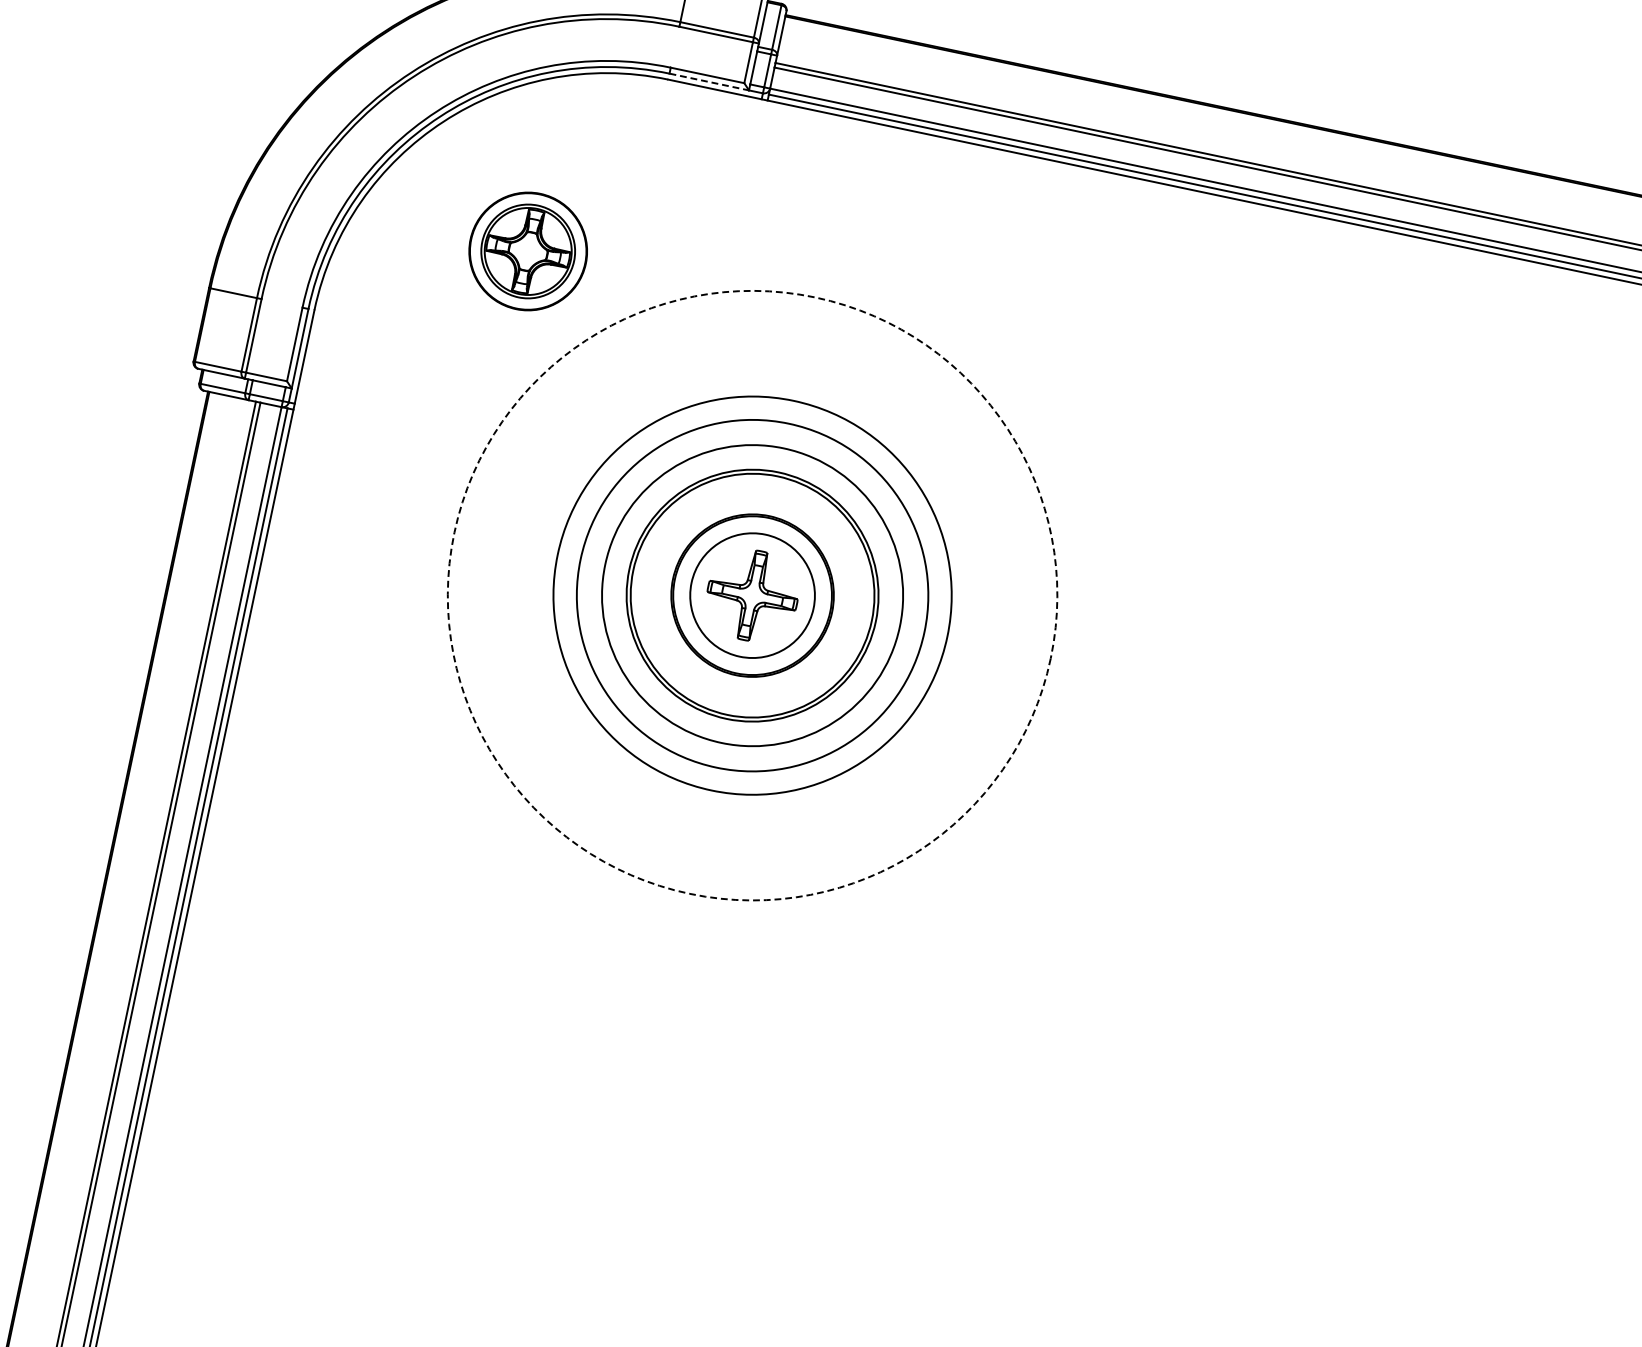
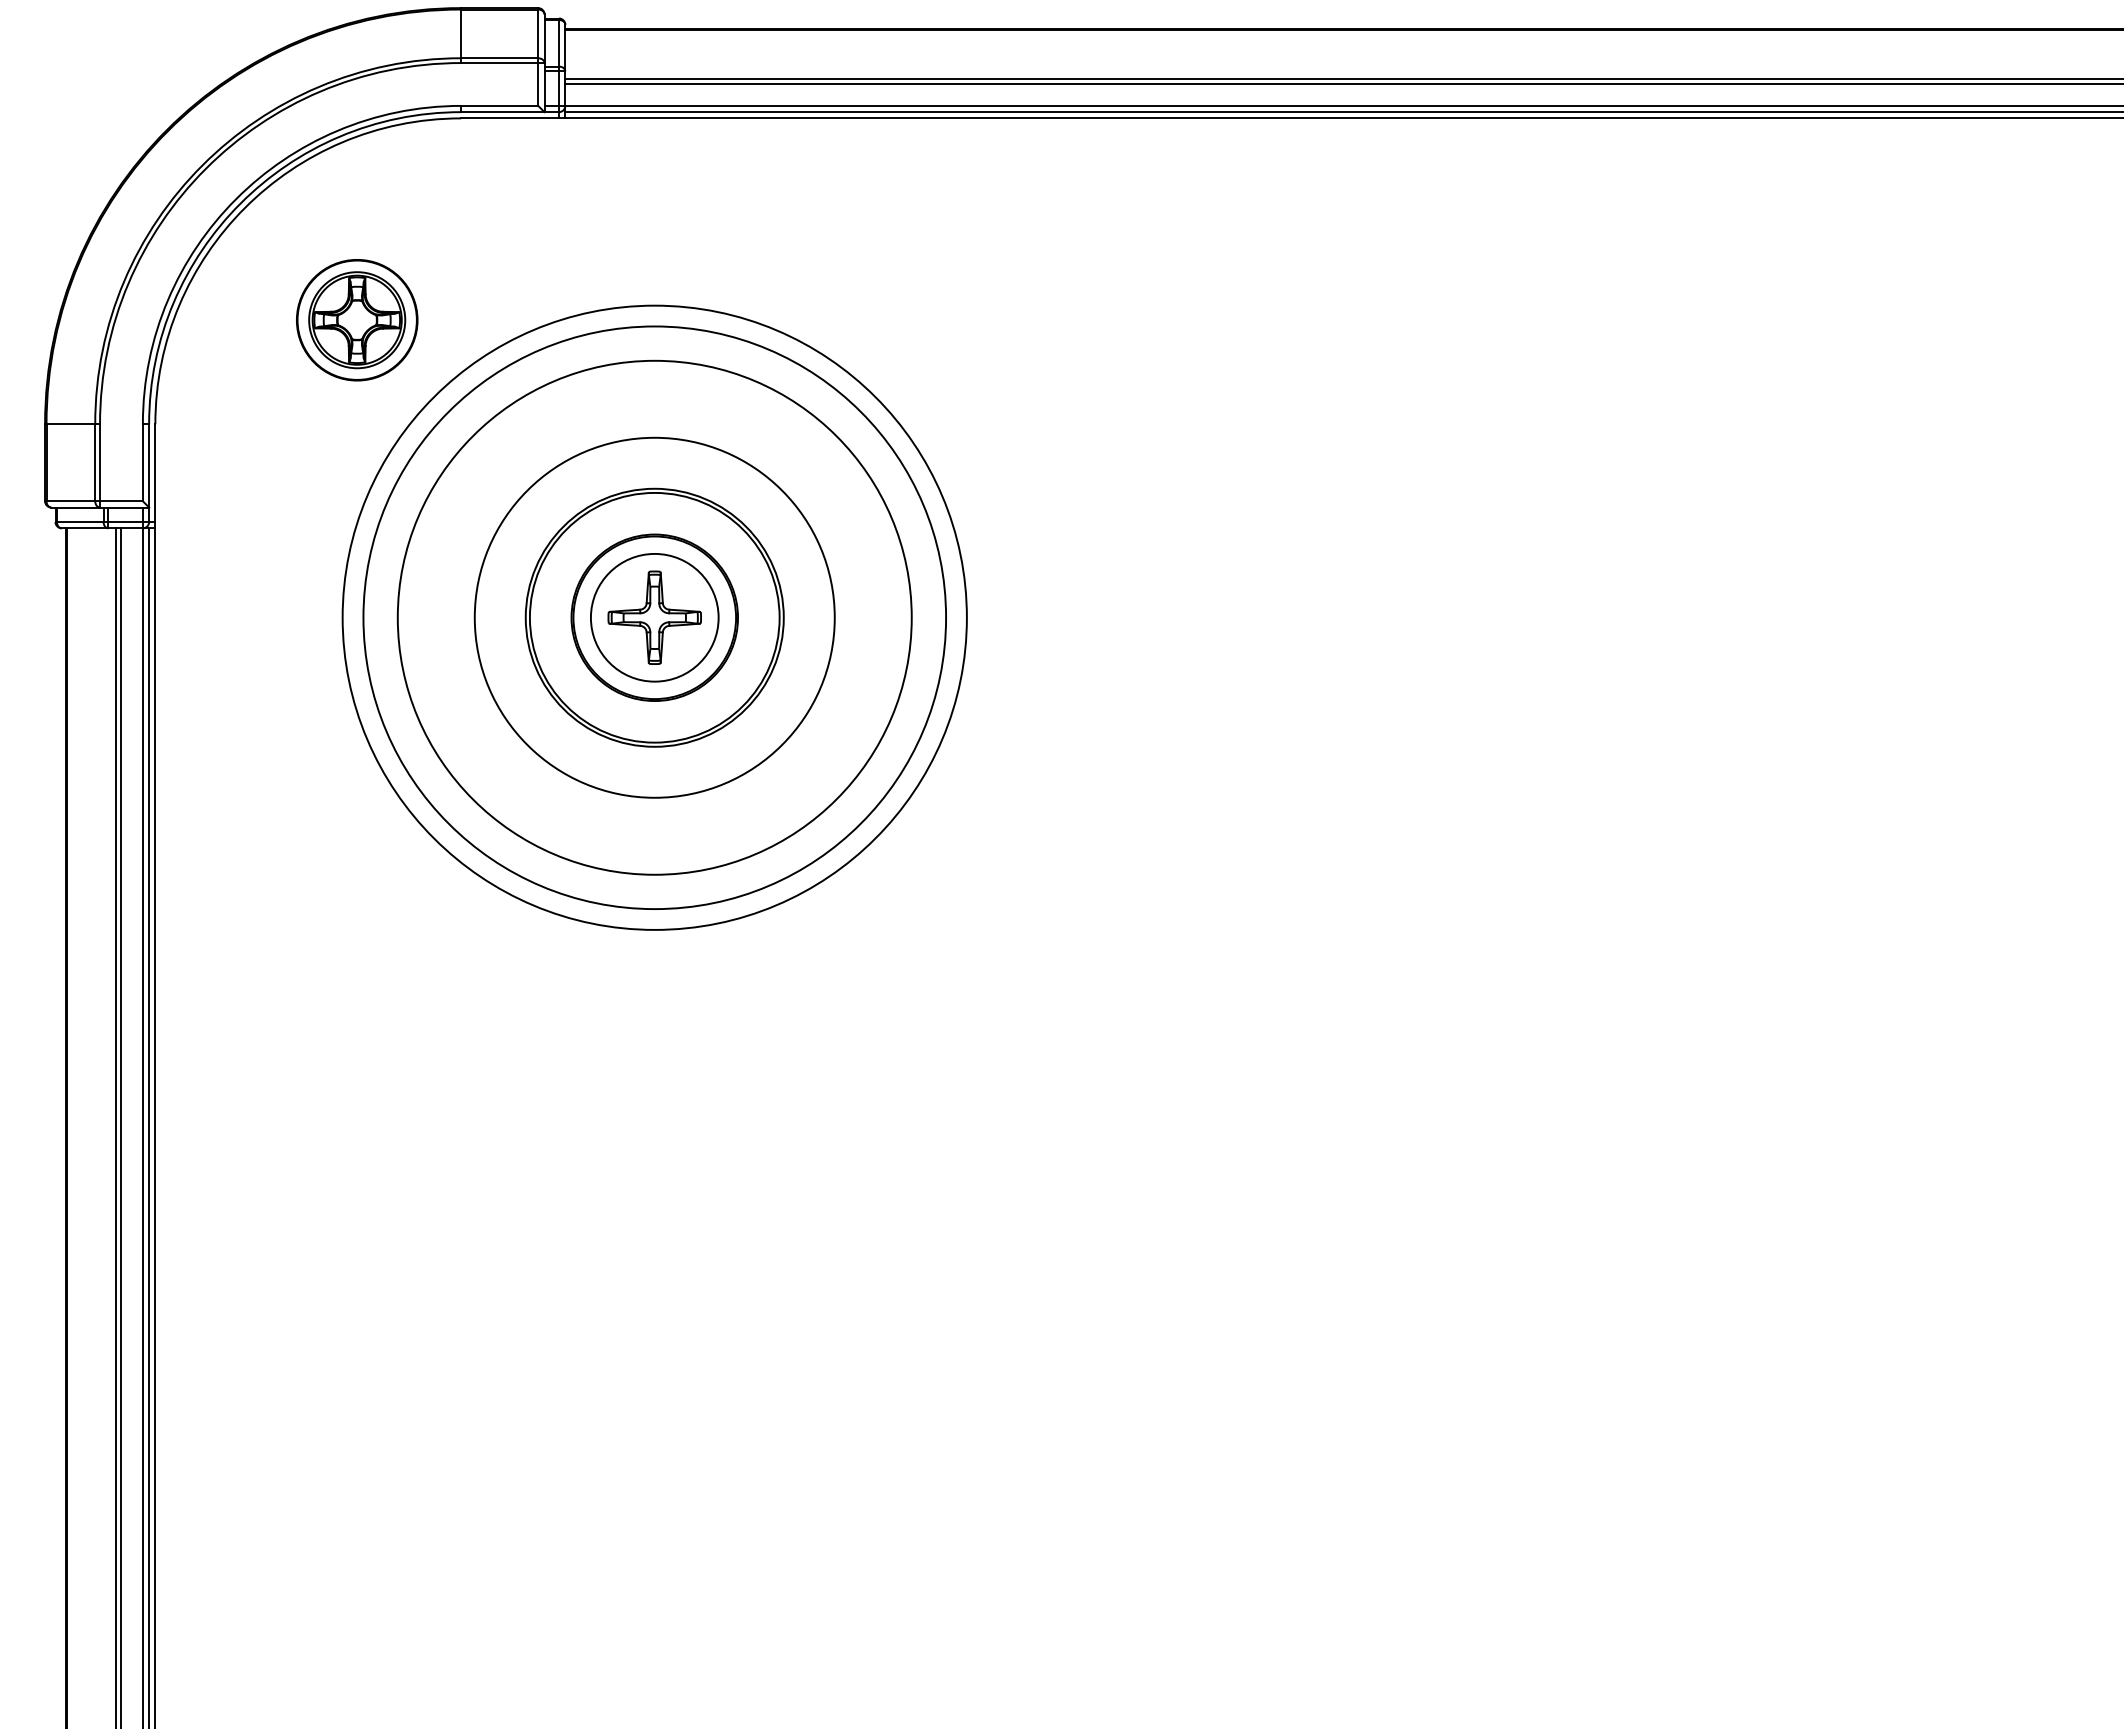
line: (708, 82) -> (502, 112), dashed -> solid
circle: (752, 595) -> (654, 617), dashed -> solid
circle: (752, 595) -> (654, 617), size x1.43
circle: (752, 595) -> (654, 617), size x1.67

